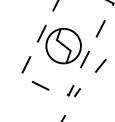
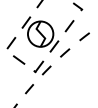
part: (73, 90) -> (42, 67), size x1.67

